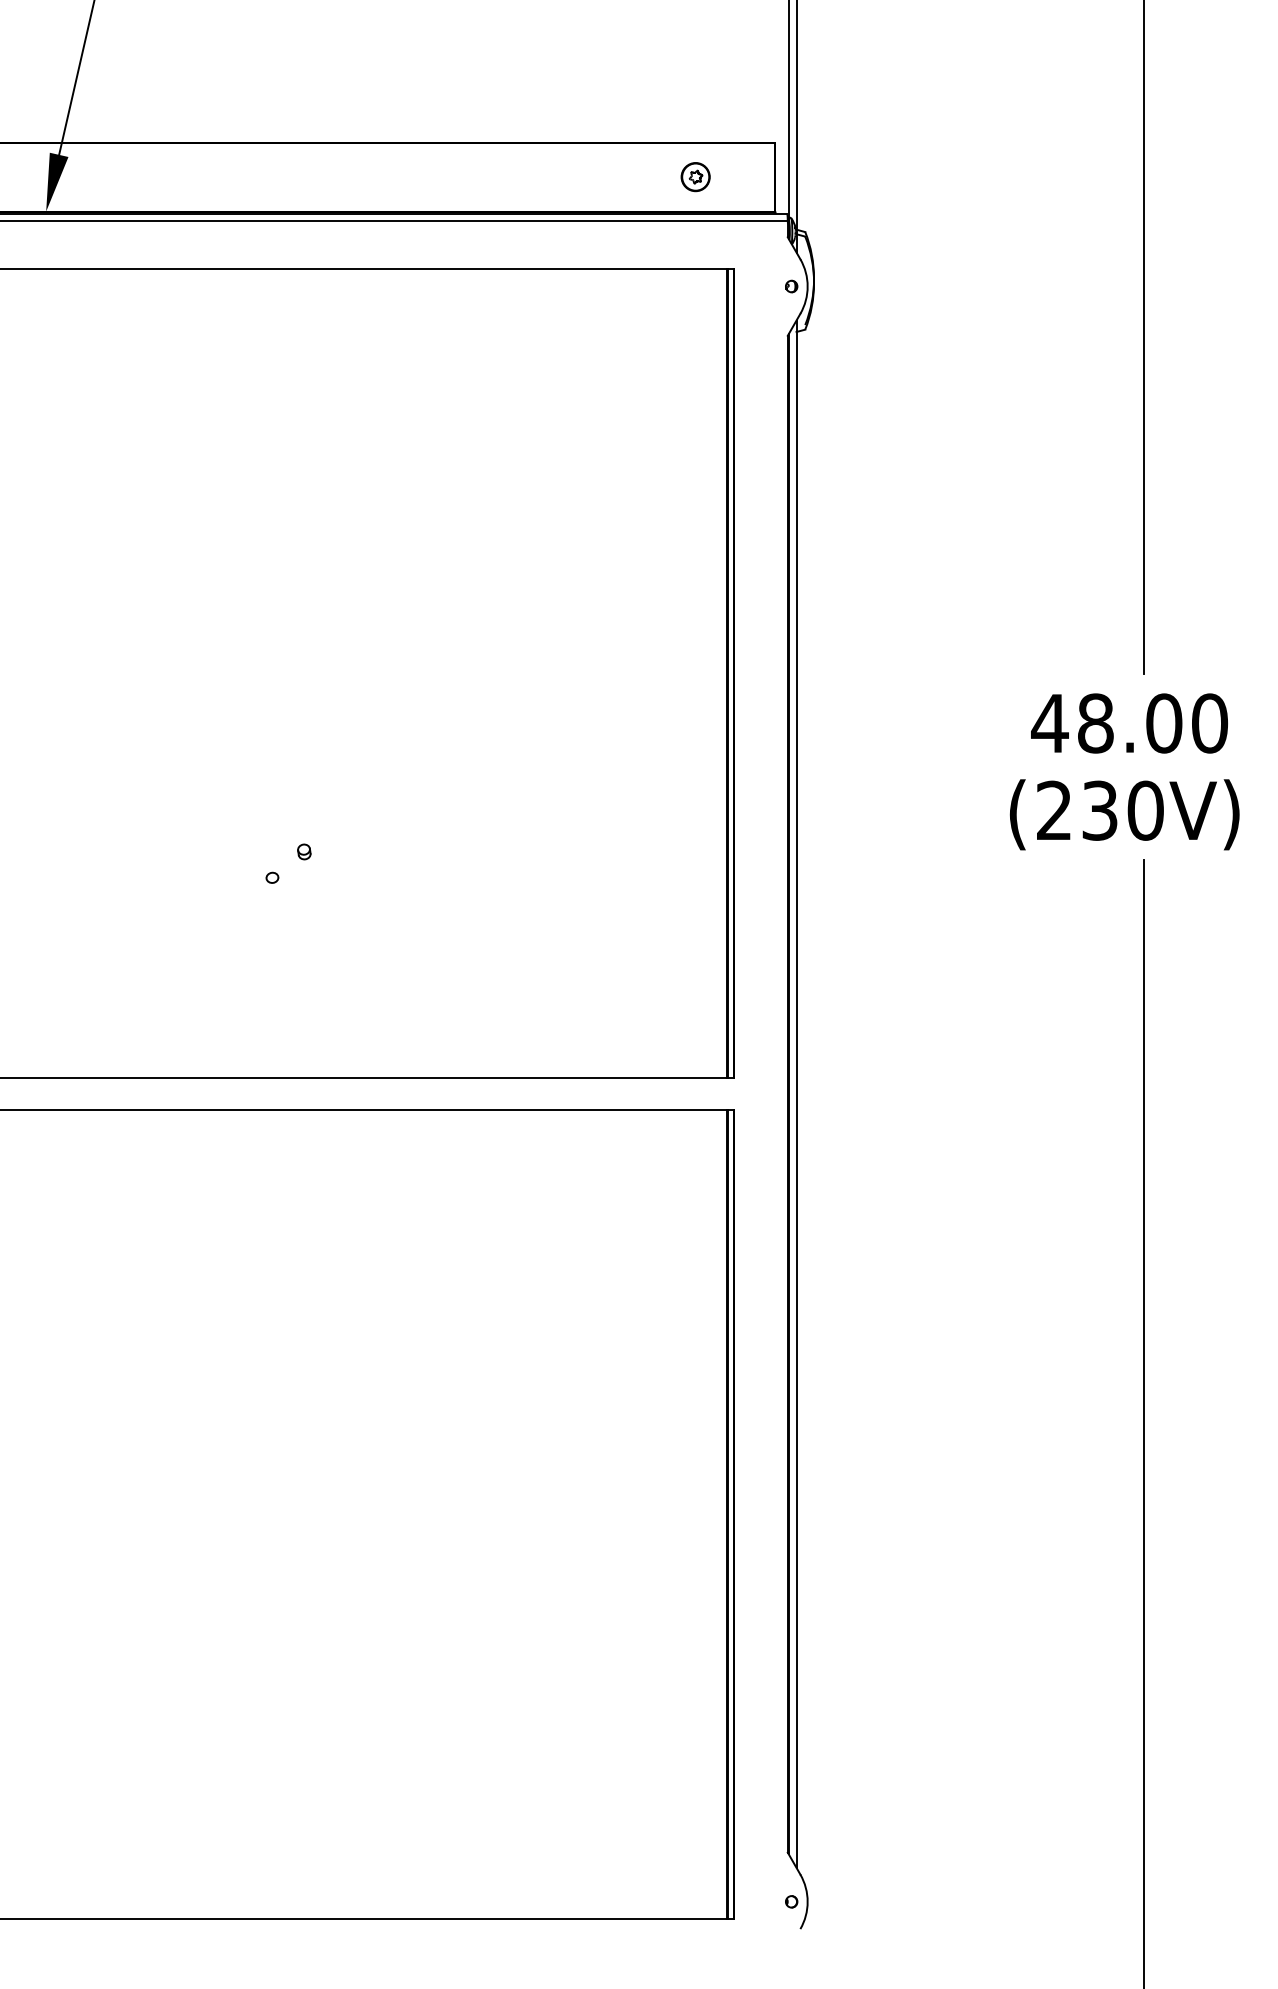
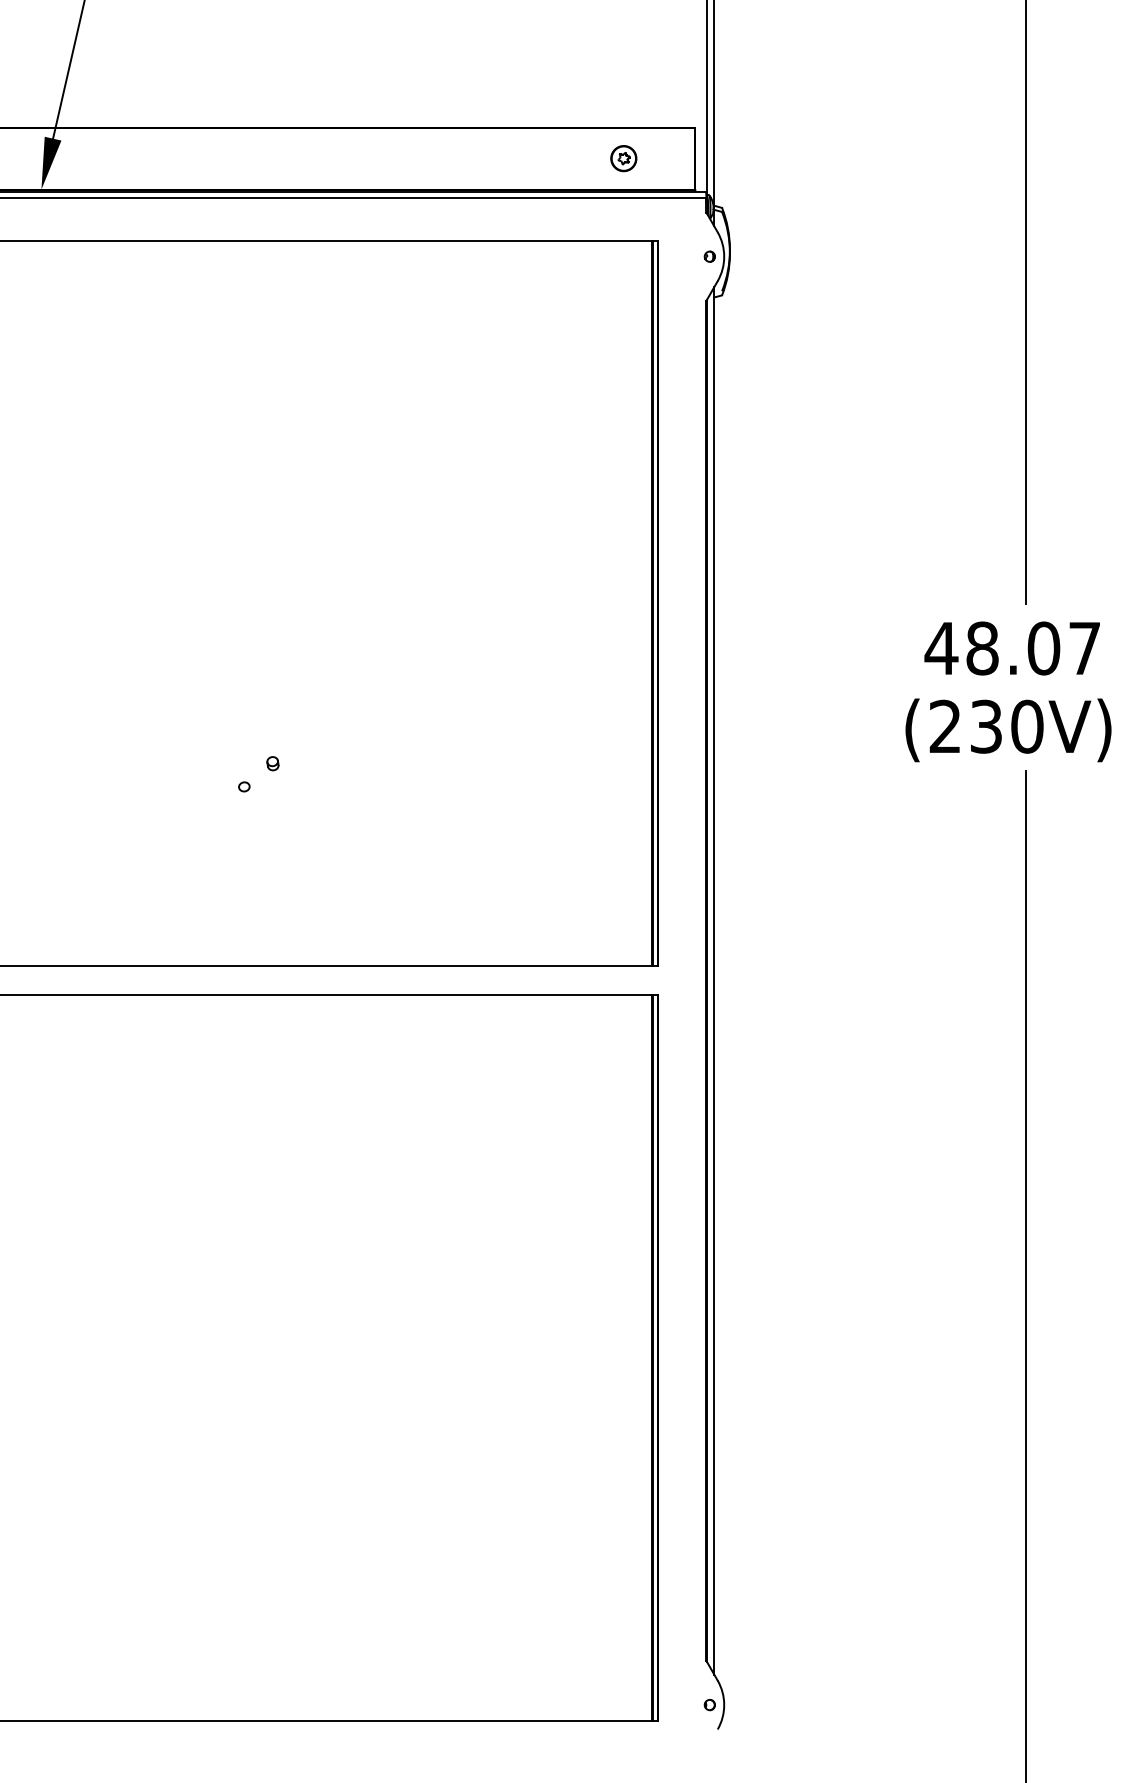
text: (1209, 723) -> (1084, 648), 48.00 -> 48.07

